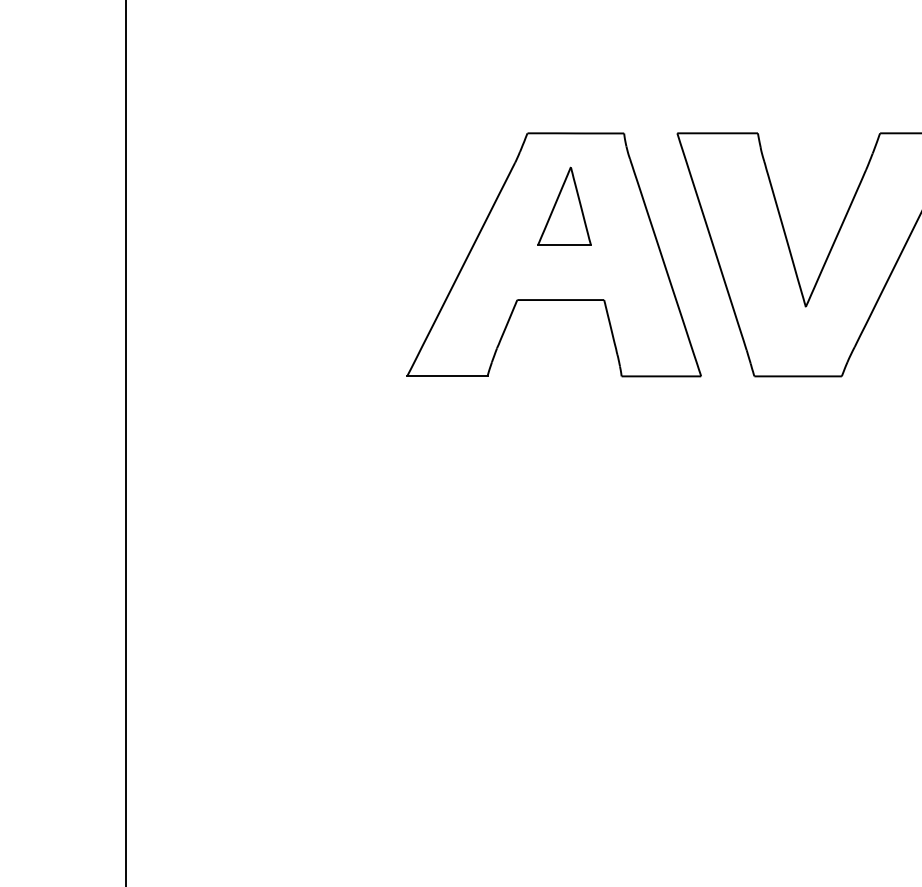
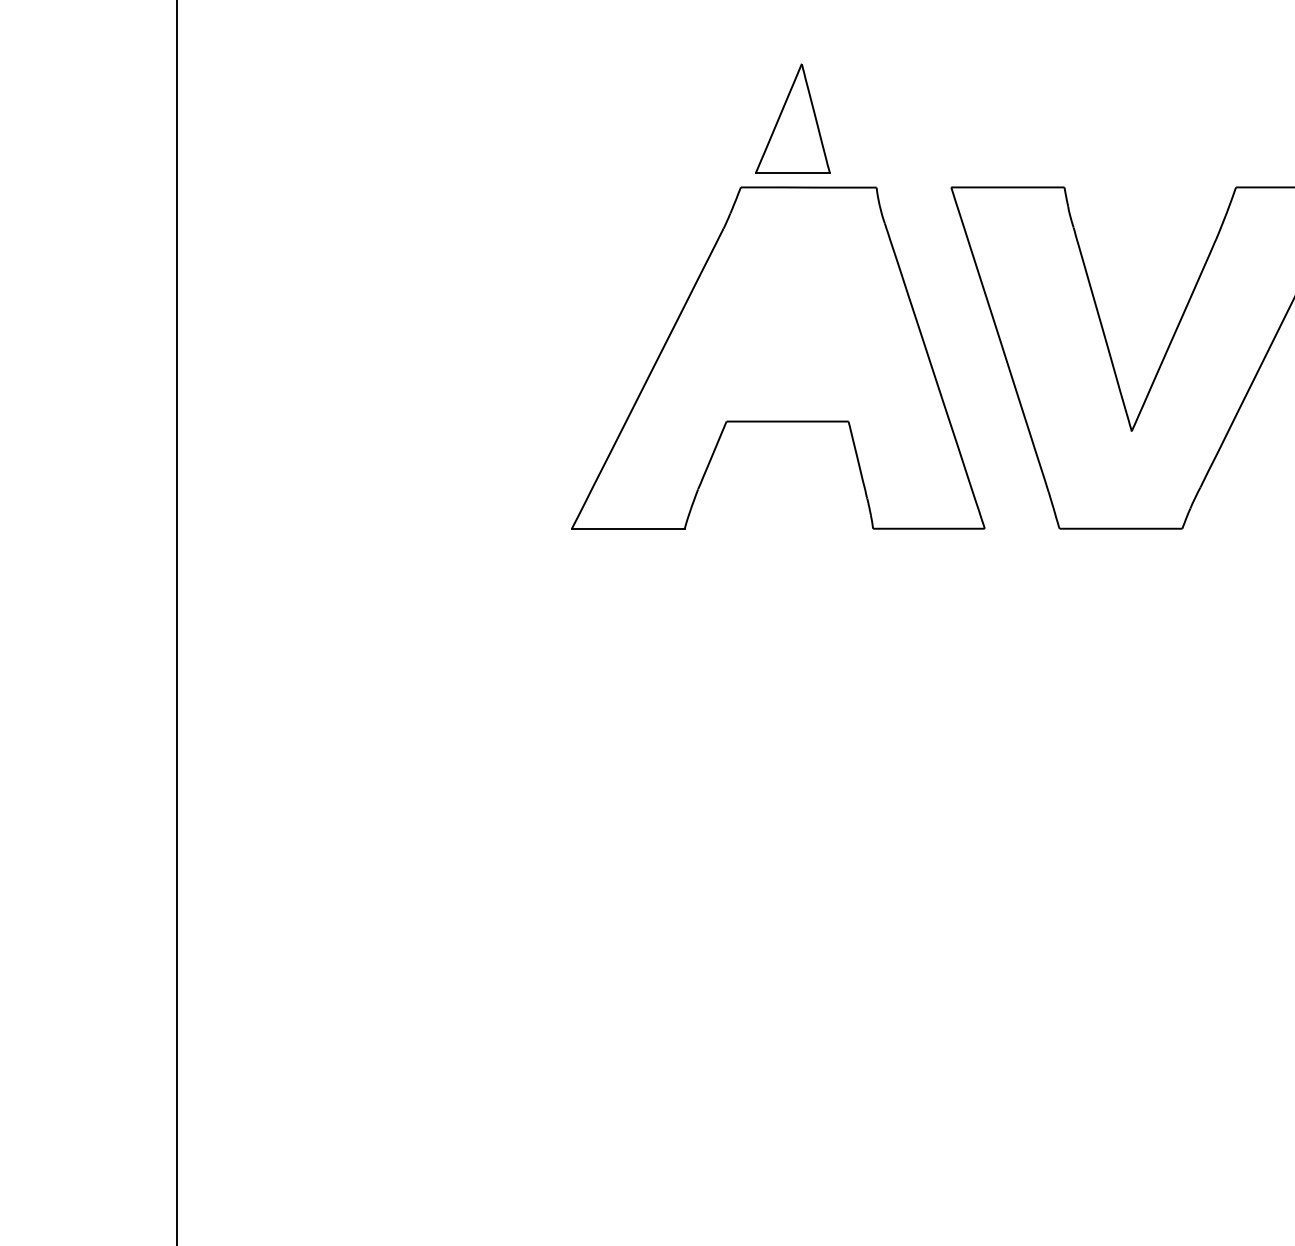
part: (564, 206) -> (792, 118), moved

